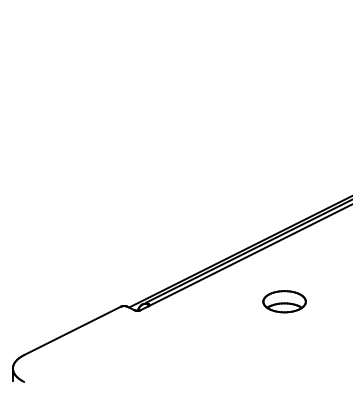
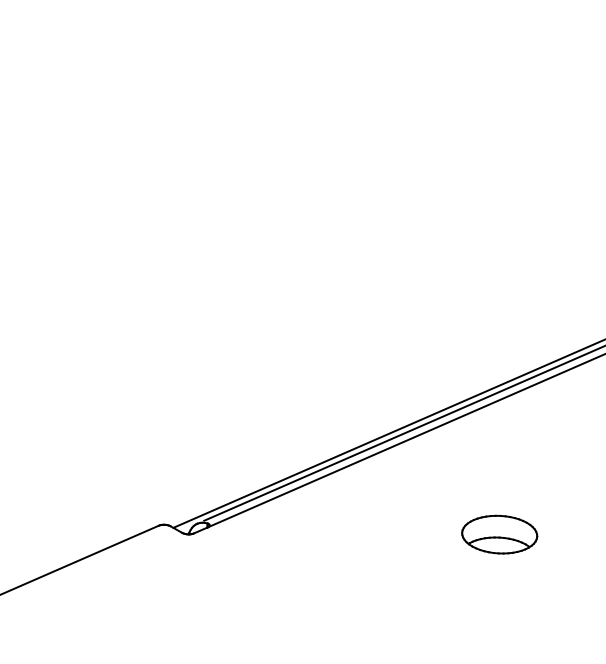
part: (284, 301) -> (499, 534), moved

